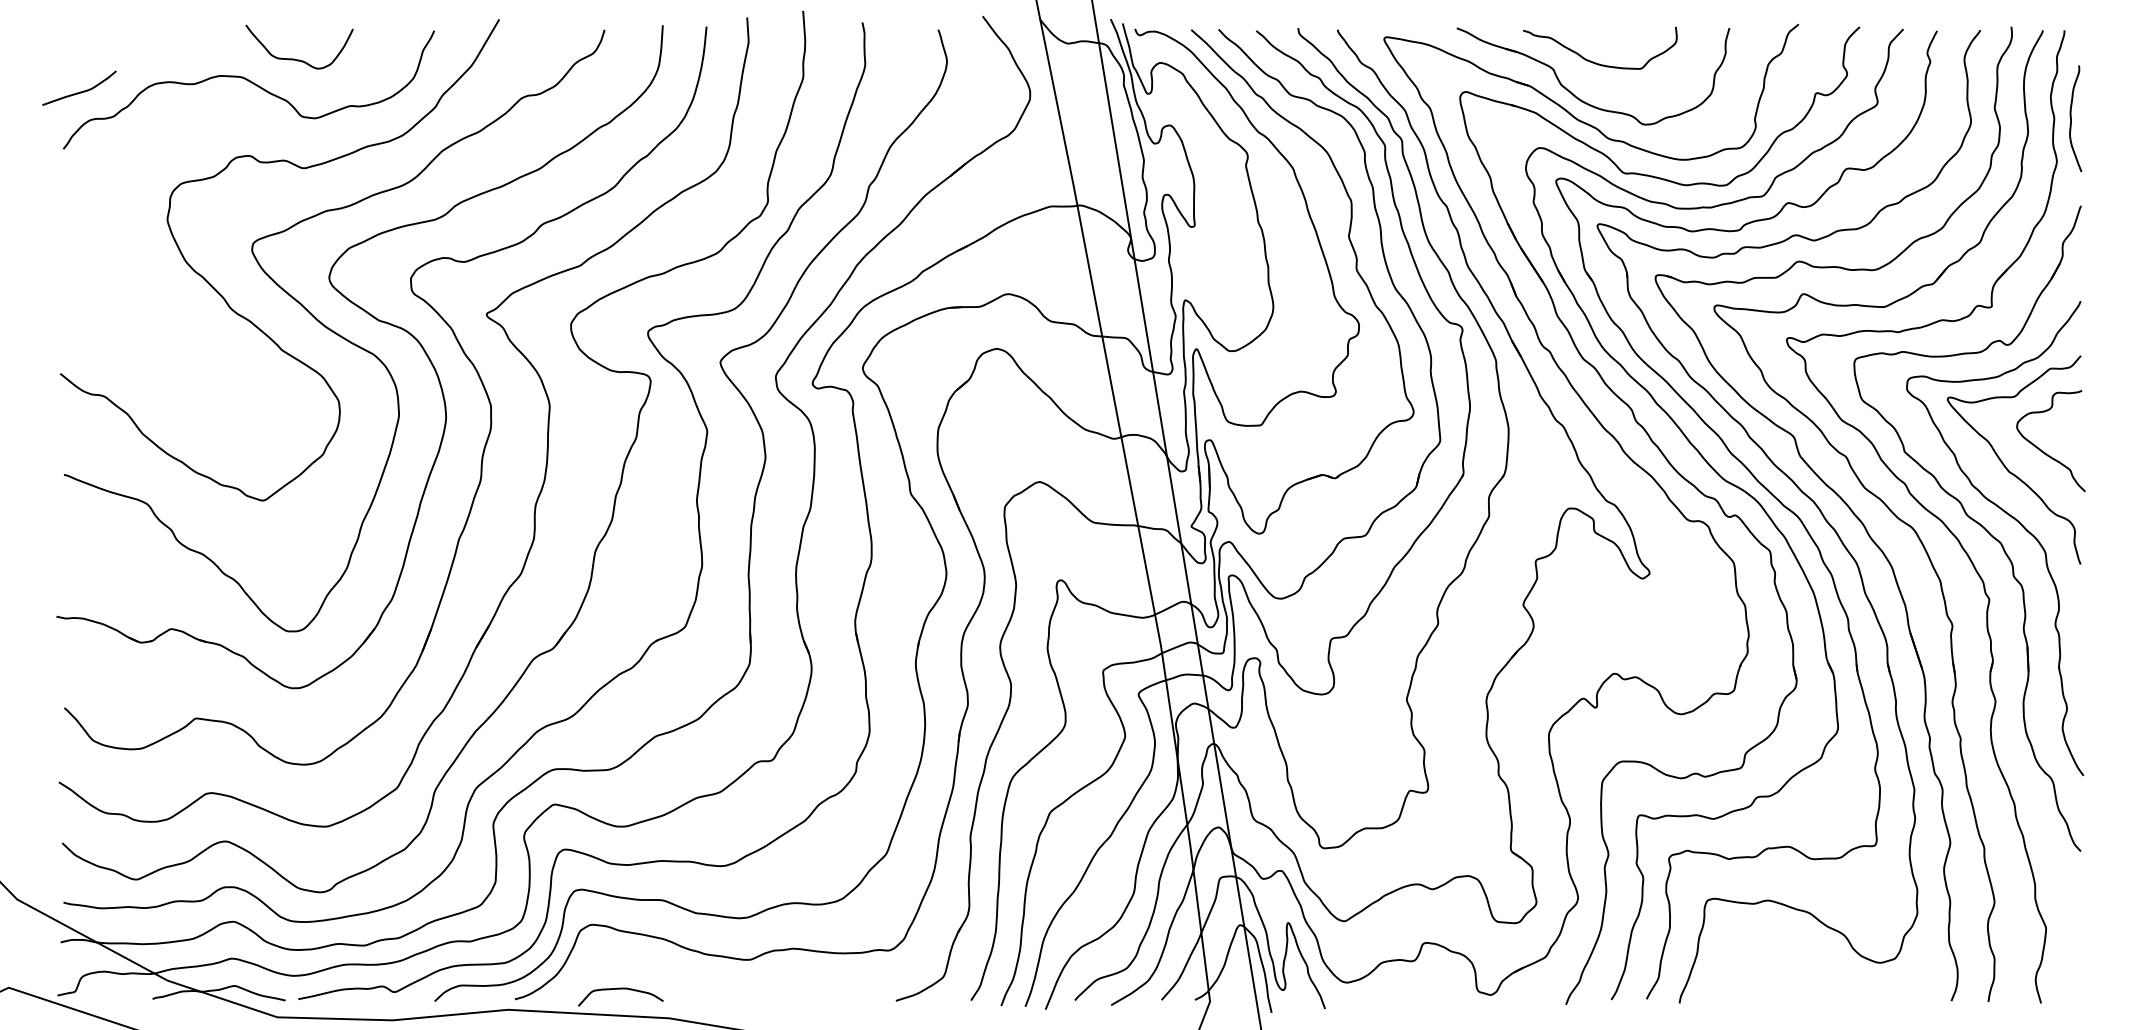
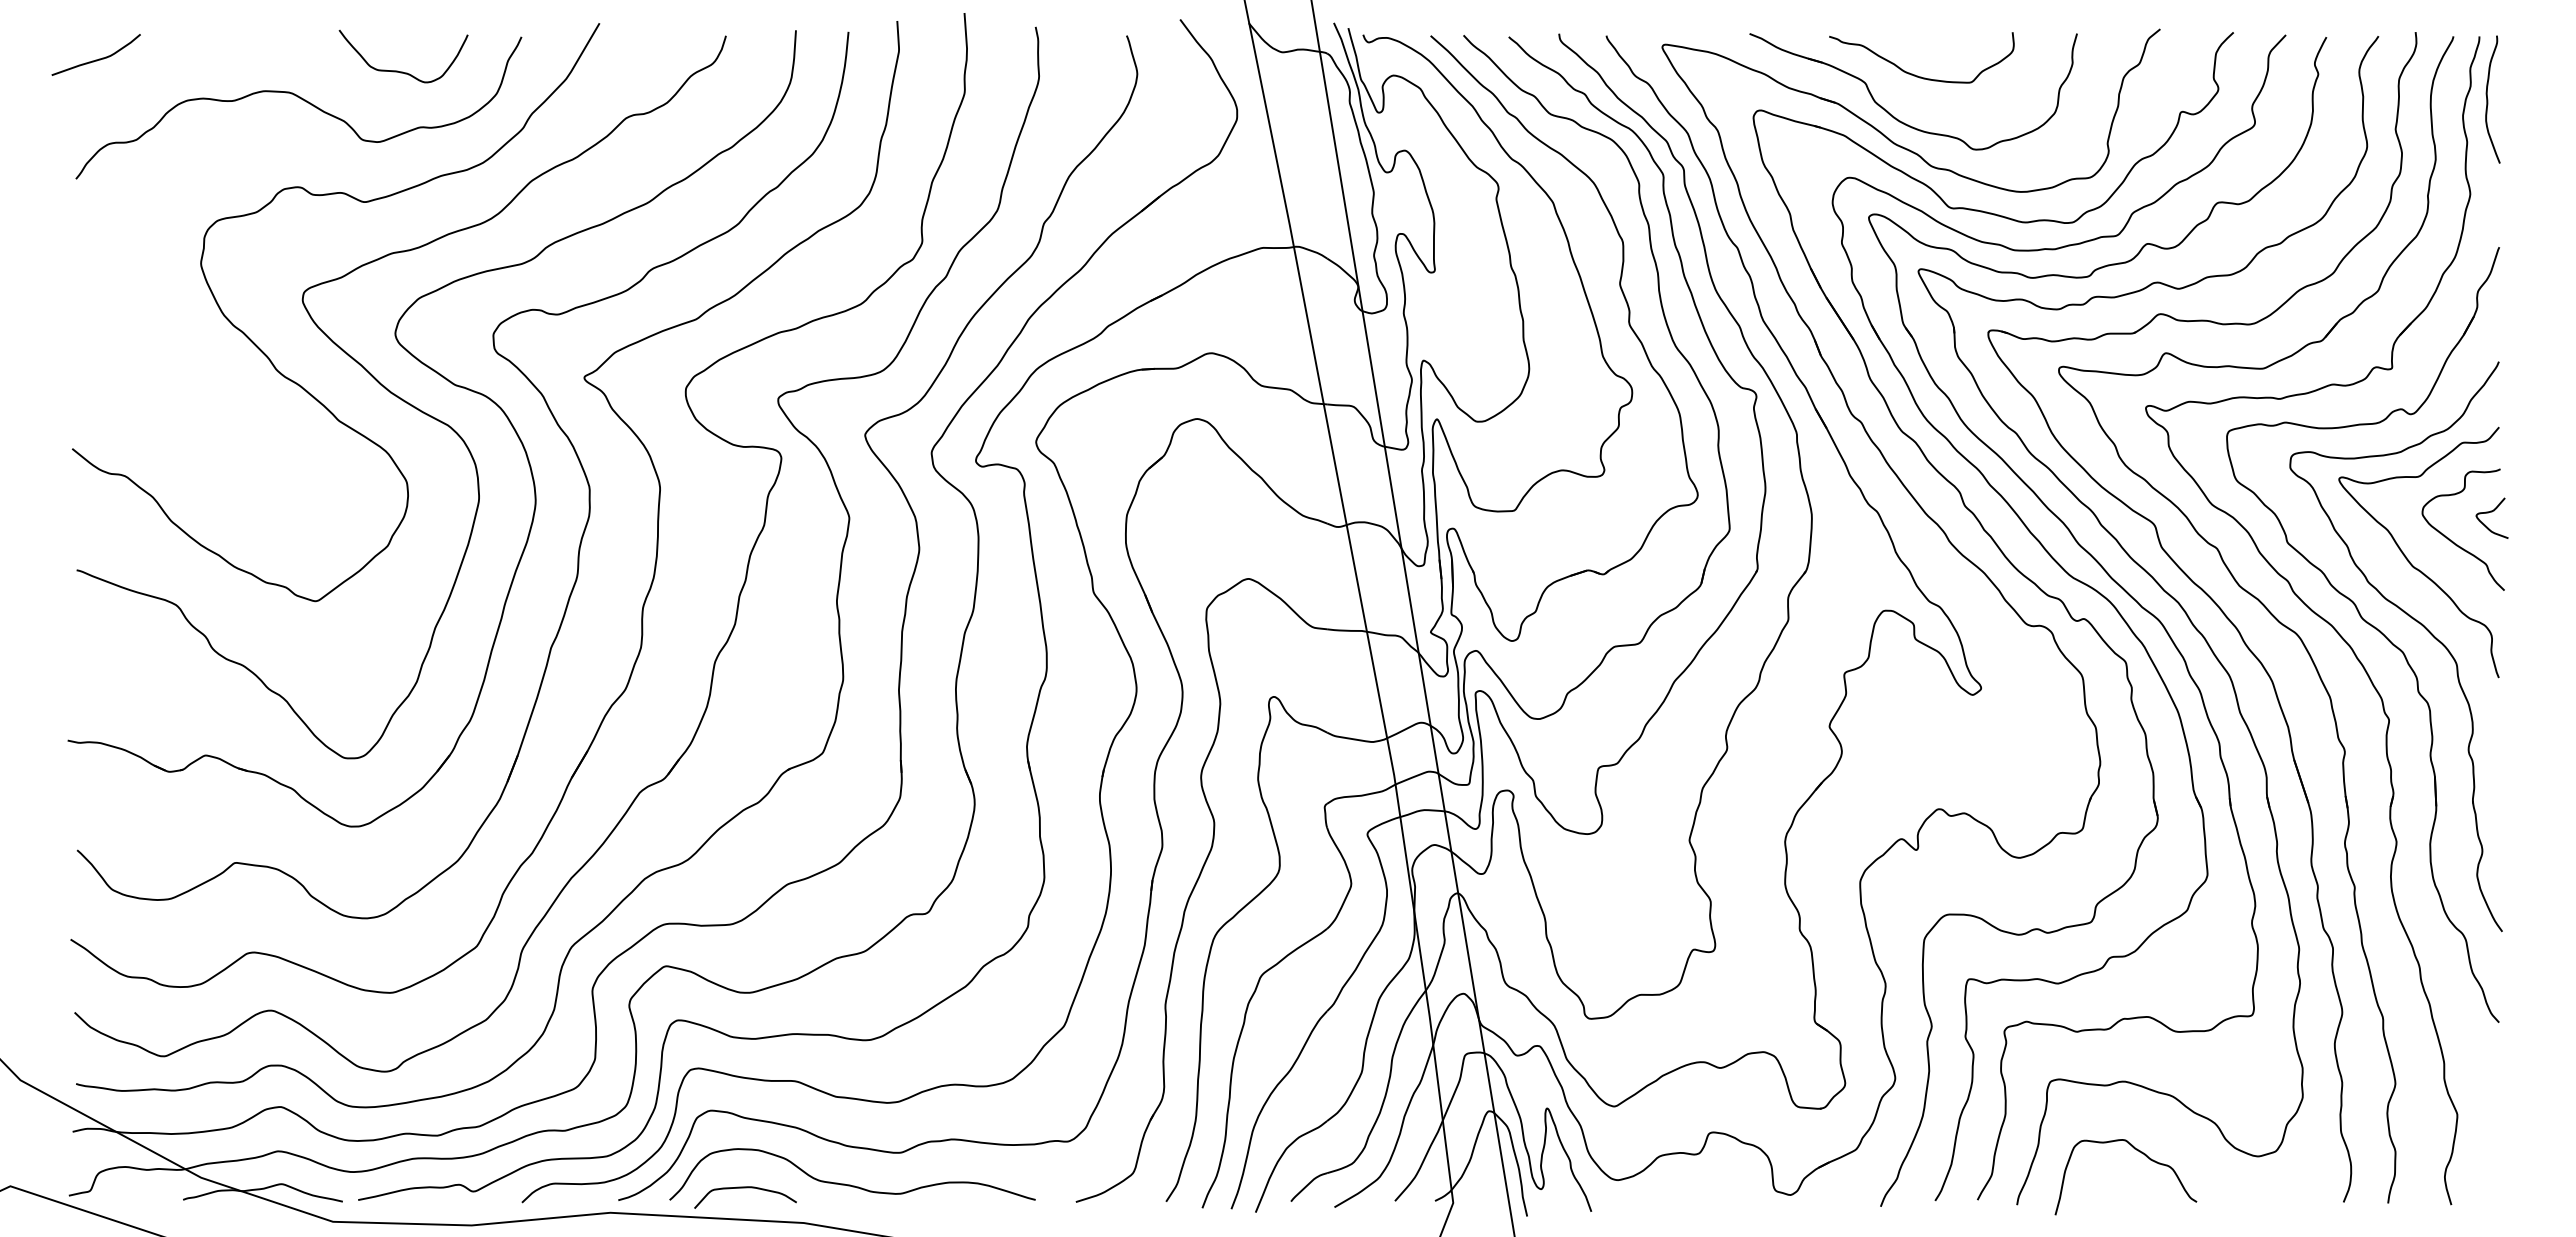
curve: (298, 59) -> (402, 71), moved
curve: (78, 92) -> (95, 59), moved
curve: (2072, 118) -> (2488, 99), moved
curve: (2074, 426) -> (2491, 512), added
curve: (1781, 959) -> (2139, 1152), added
curve: (708, 986) -> (850, 1184), added

